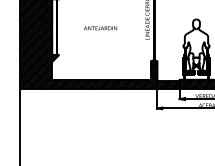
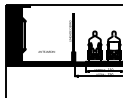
text: (100, 27) -> (46, 51), moved

